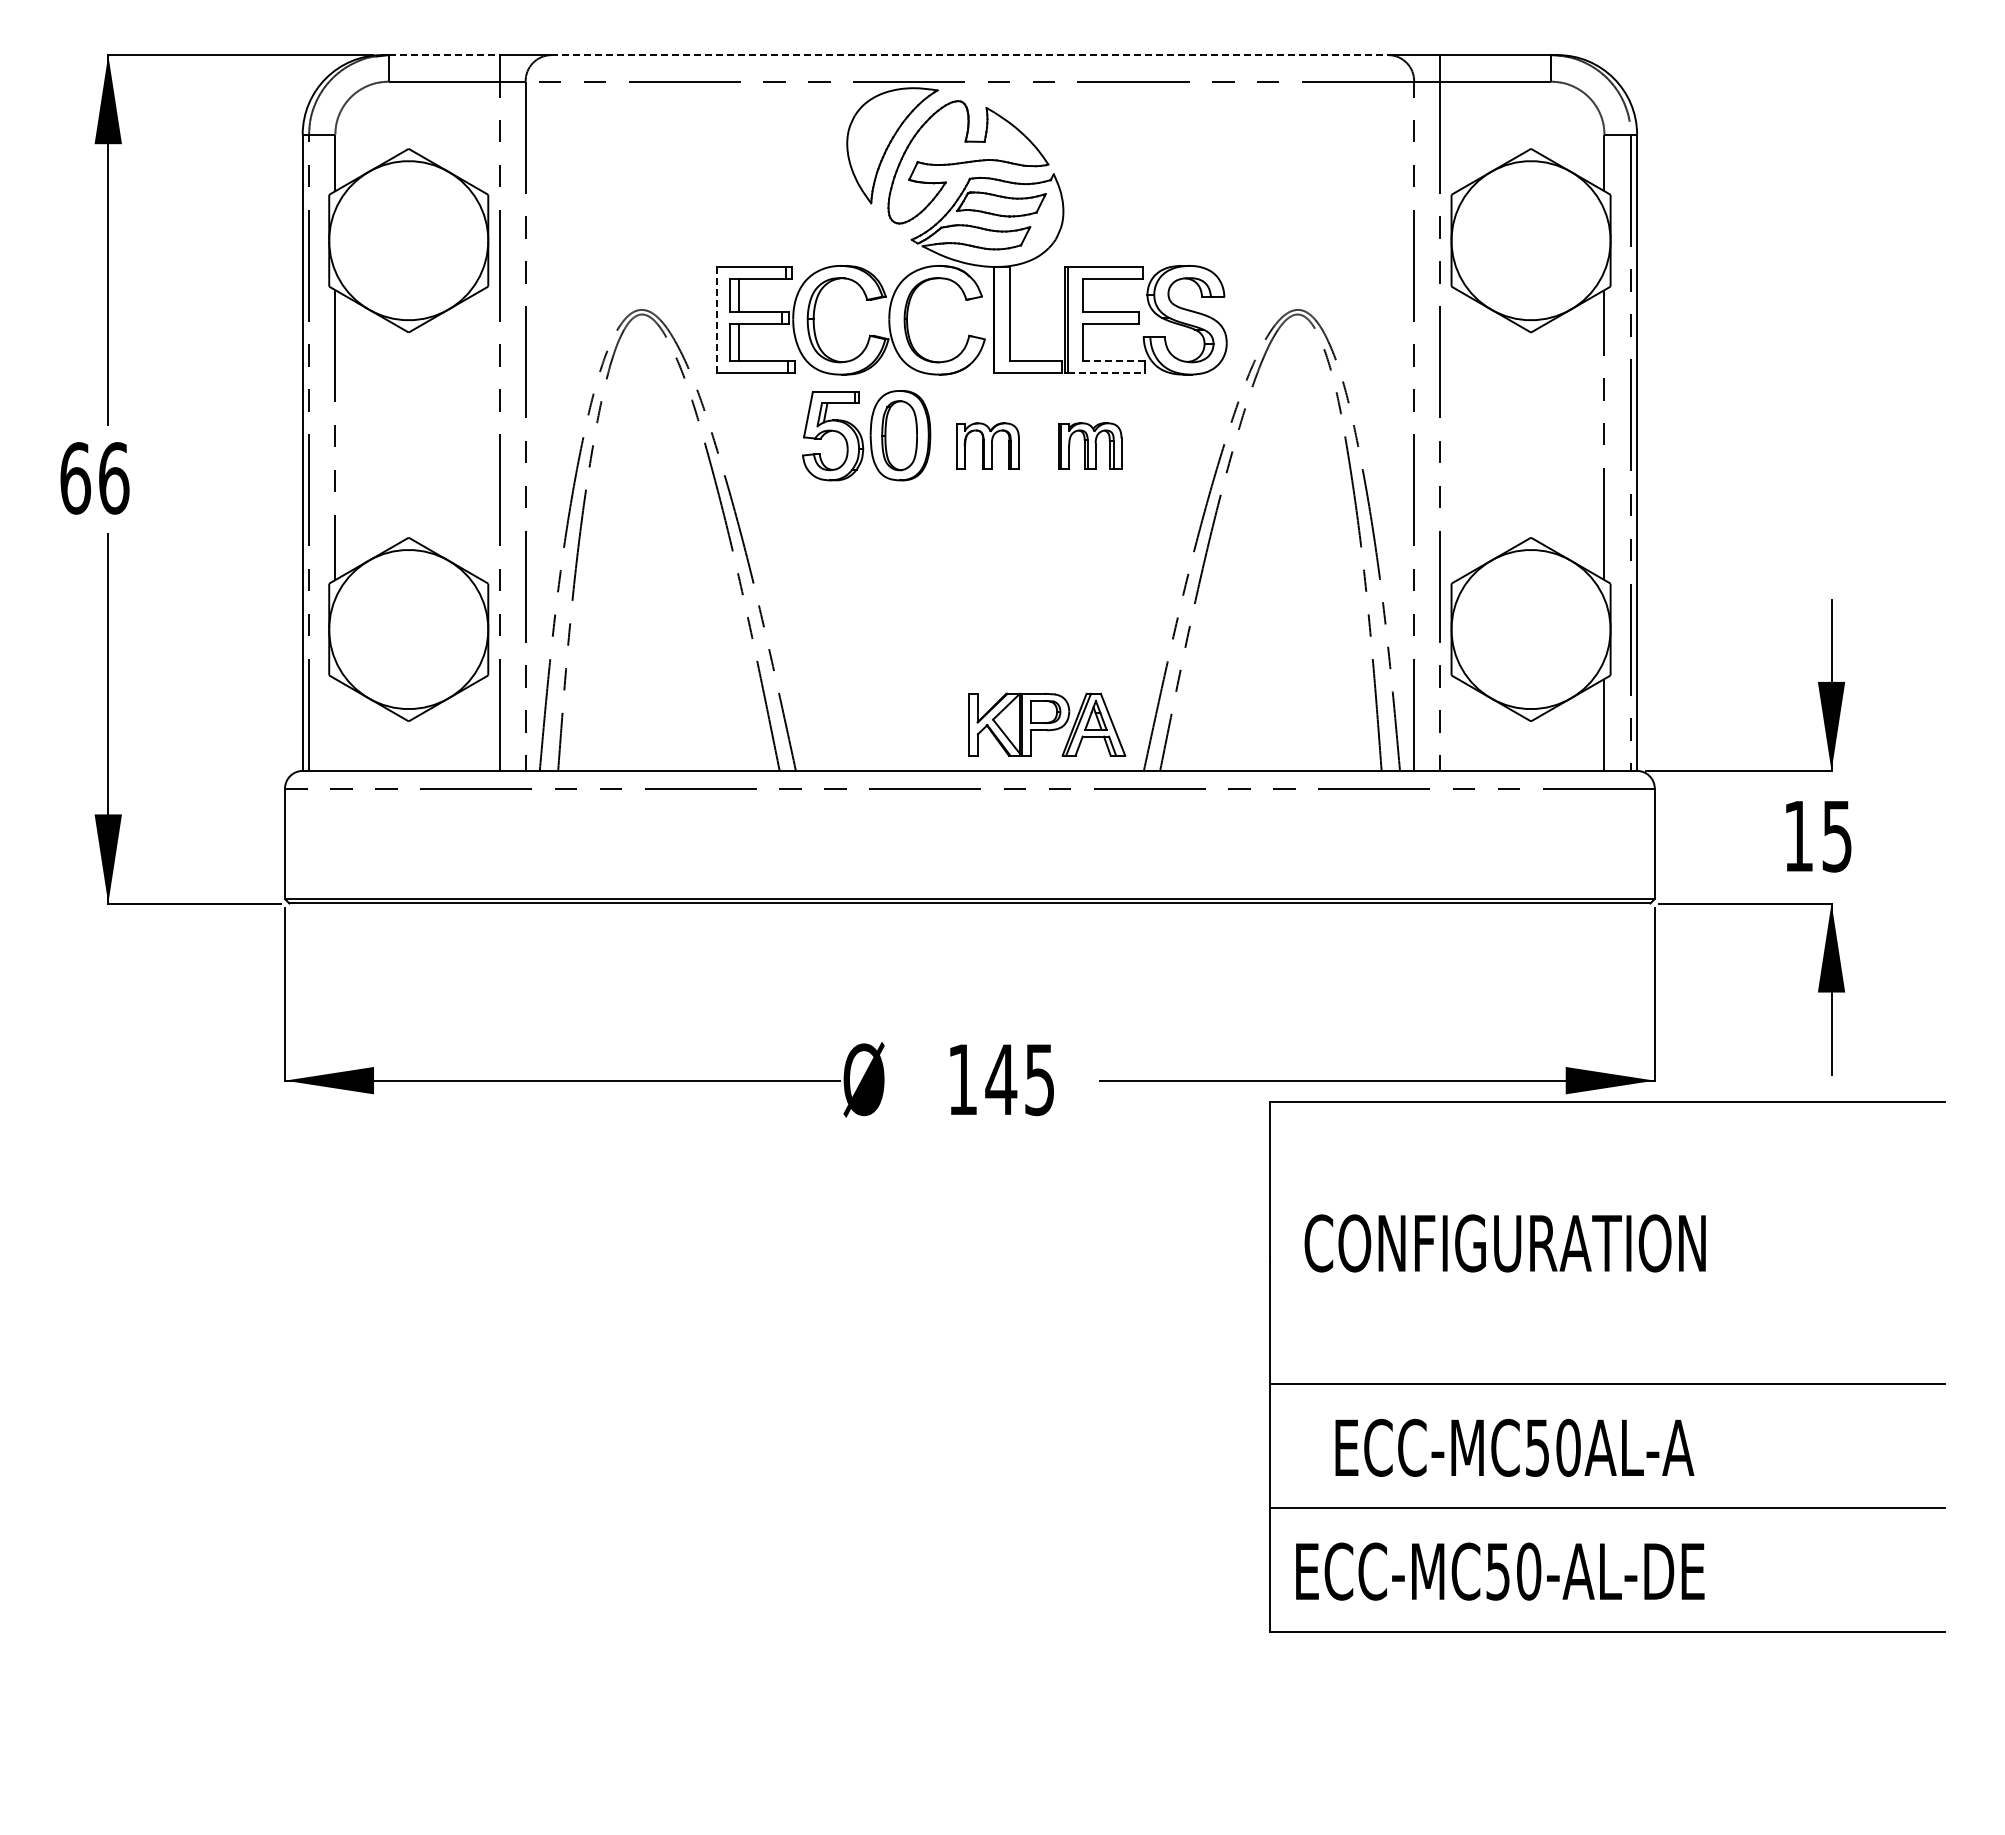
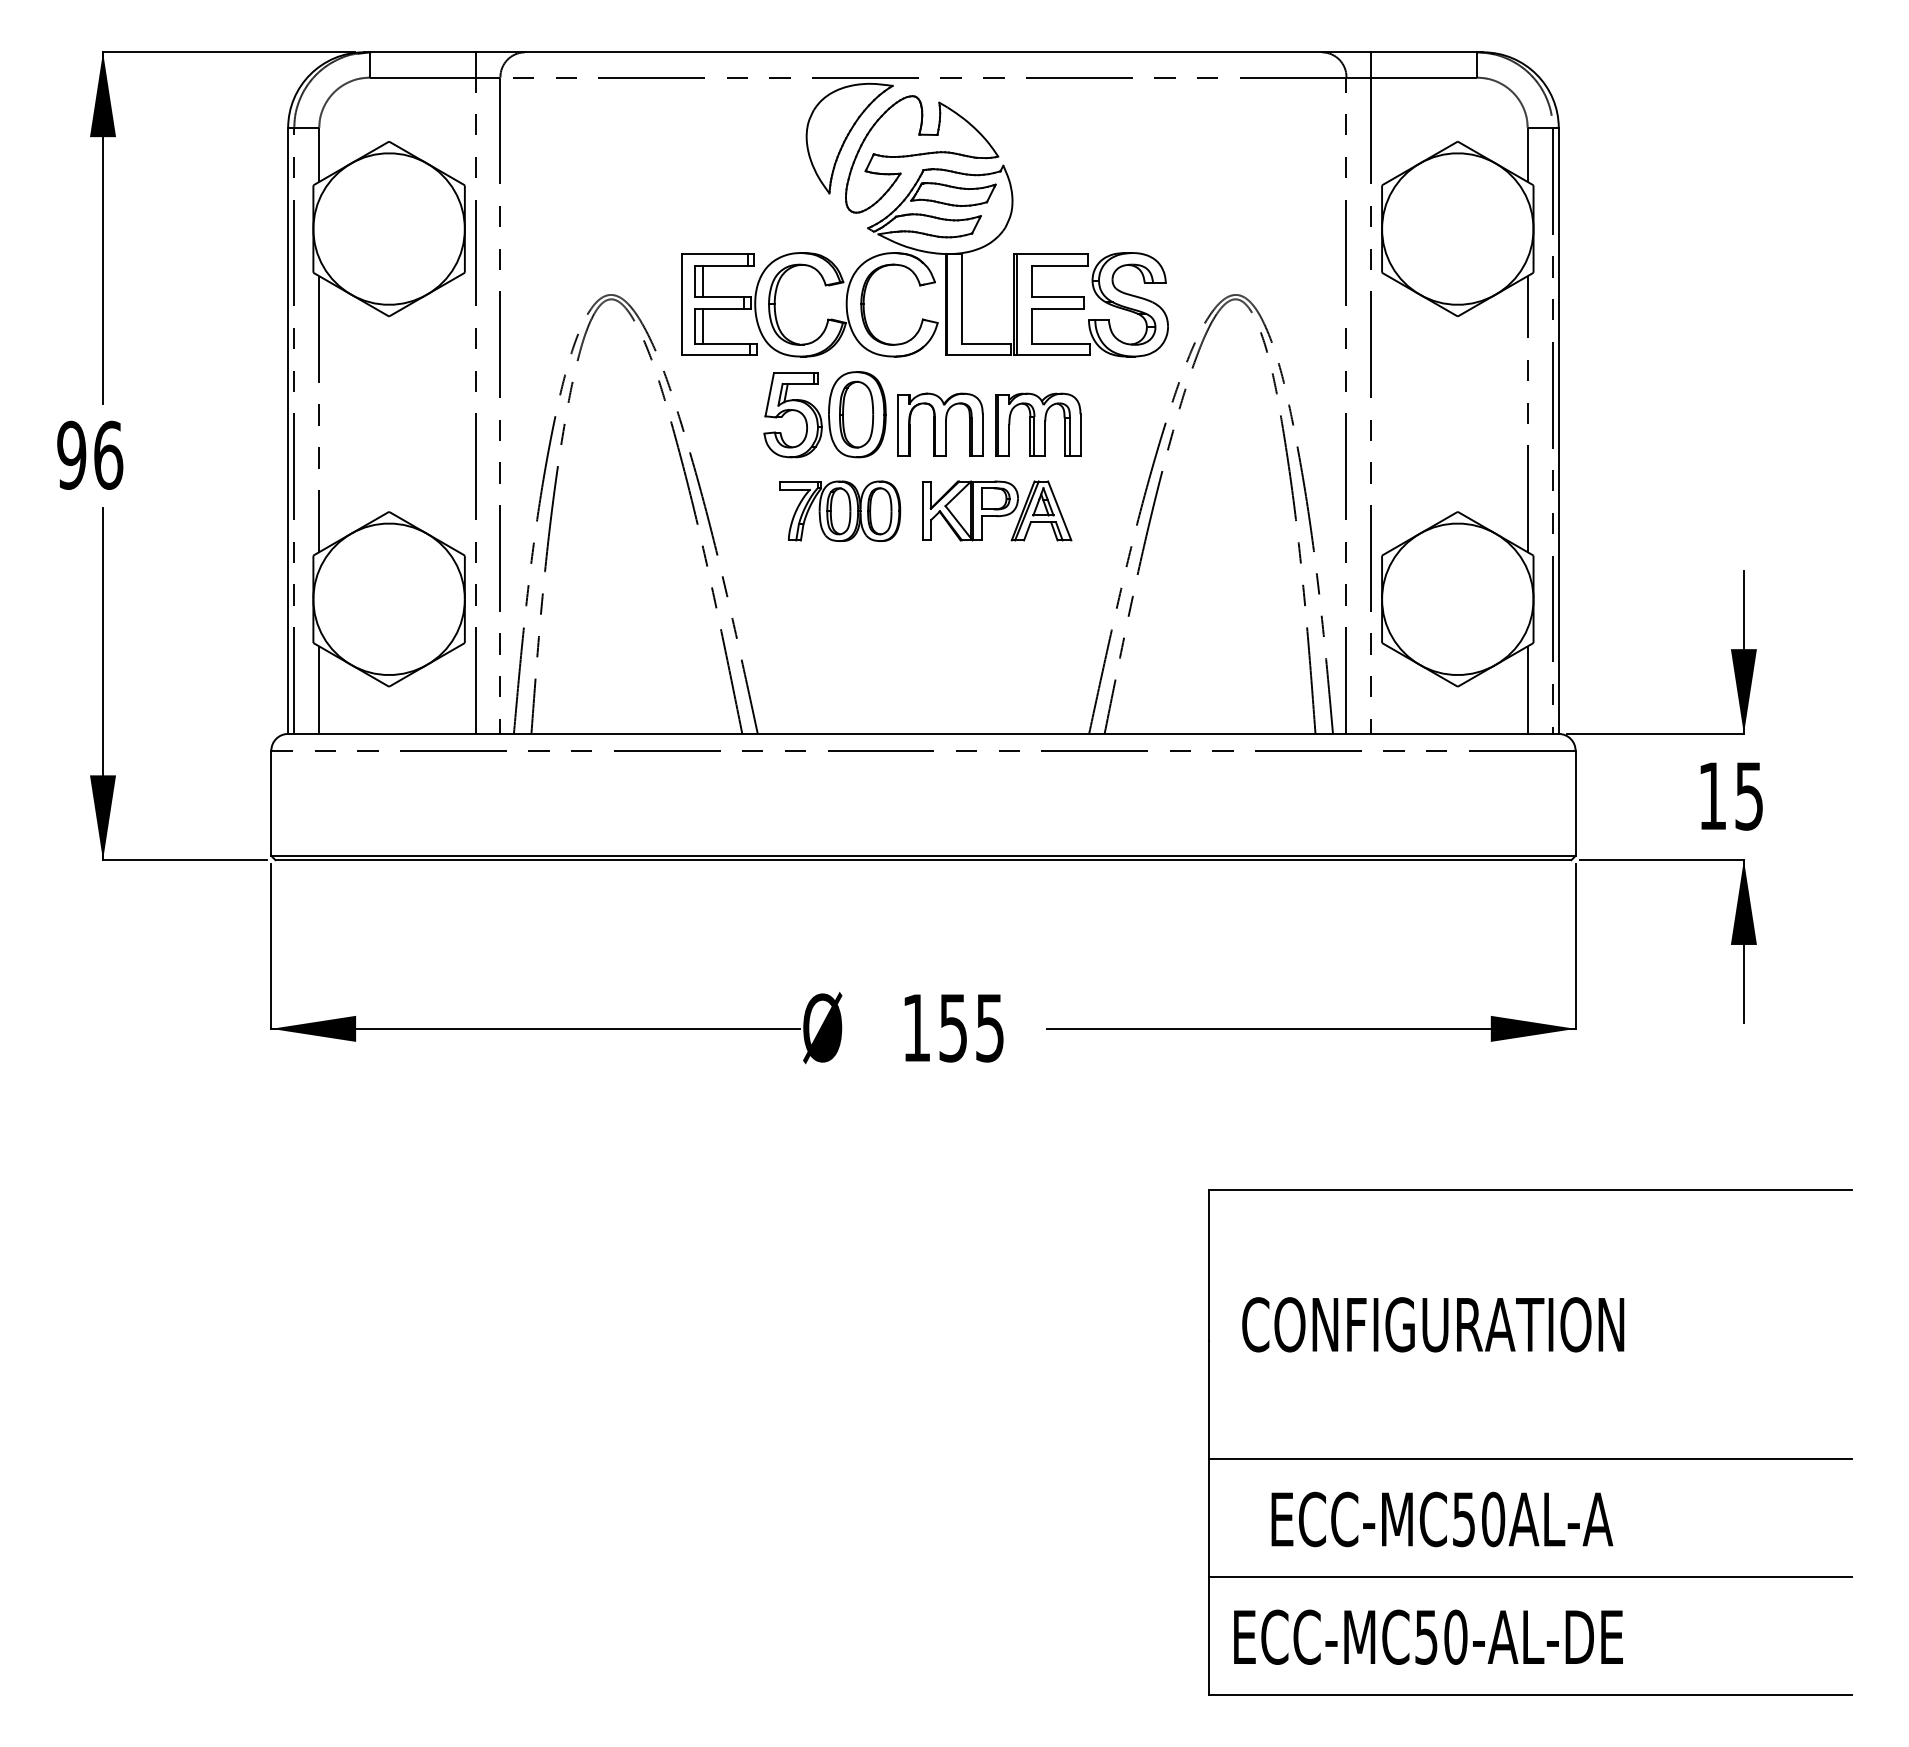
line: (444, 55) -> (423, 52), dashed -> solid
line: (969, 55) -> (923, 52), dashed -> solid
line: (716, 319) -> (682, 304), dashed -> solid
line: (1114, 361) -> (1061, 344), dashed -> solid
line: (1106, 373) -> (1053, 355), dashed -> solid
part: (987, 445) -> (940, 424), size x1.43
part: (1090, 445) -> (1038, 424), size x1.43
text: (75, 478) -> (71, 455), 66 -> 96
part: (882, 537) -> (840, 511), added
line: (335, 724) -> (319, 689), added
part: (1047, 724) -> (997, 510), moved
text: (1001, 1080) -> (953, 1028), 145 -> 155
part: (1607, 1383) -> (1530, 1458), moved

